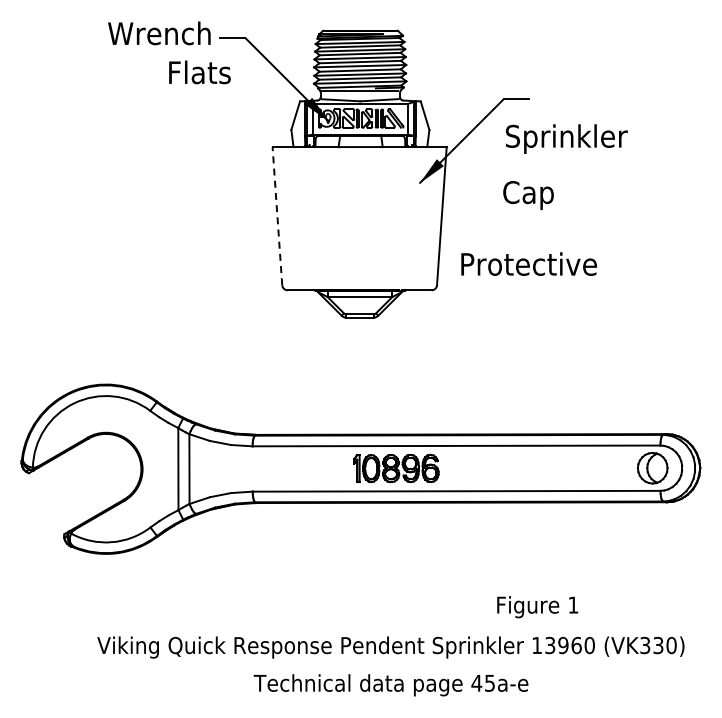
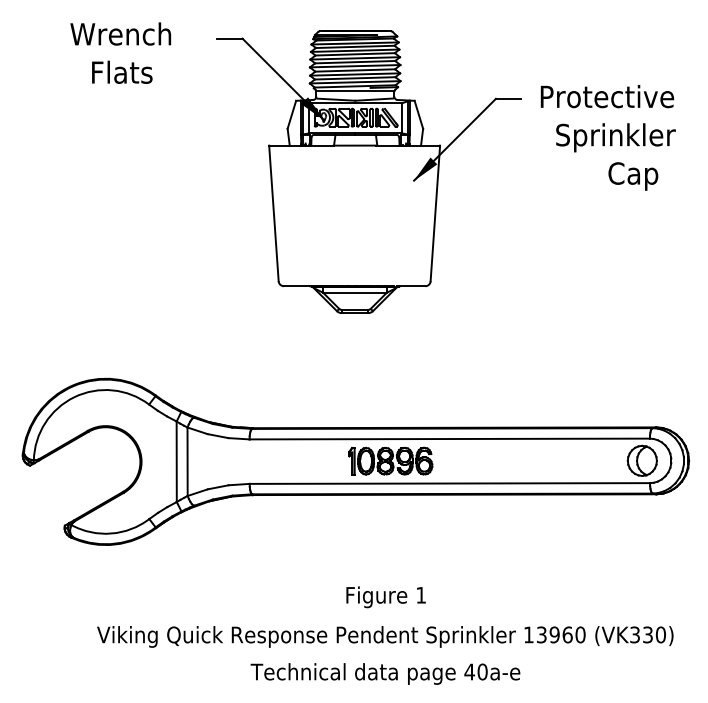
text: (159, 33) -> (120, 34), moved
text: (199, 72) -> (121, 72), moved
text: (566, 138) -> (615, 137), moved
text: (528, 195) -> (633, 176), moved
line: (277, 215) -> (274, 212), dashed -> solid
text: (528, 263) -> (606, 95), moved
text: (537, 607) -> (385, 597), moved
text: (489, 682) -> (482, 671), 45a-e -> 40a-e

